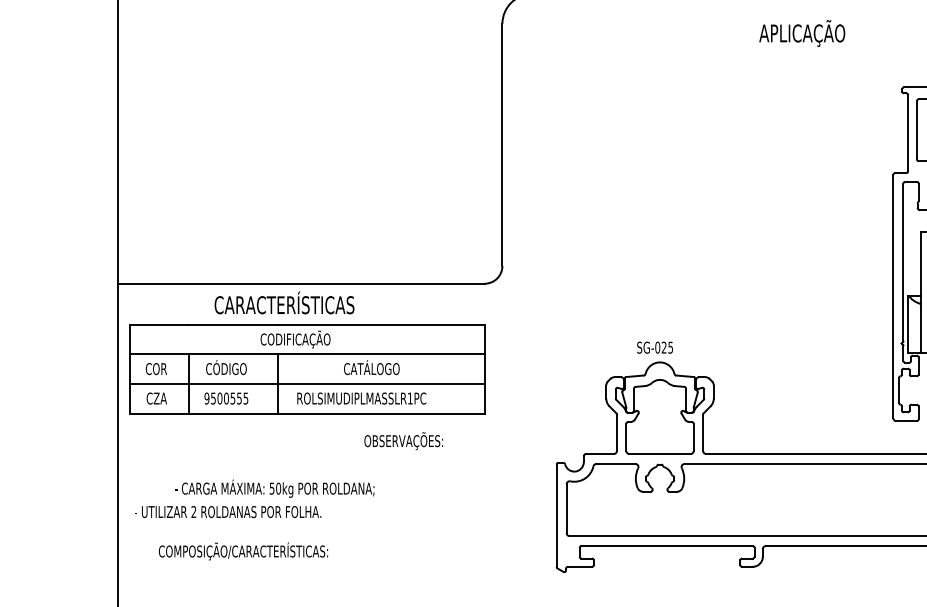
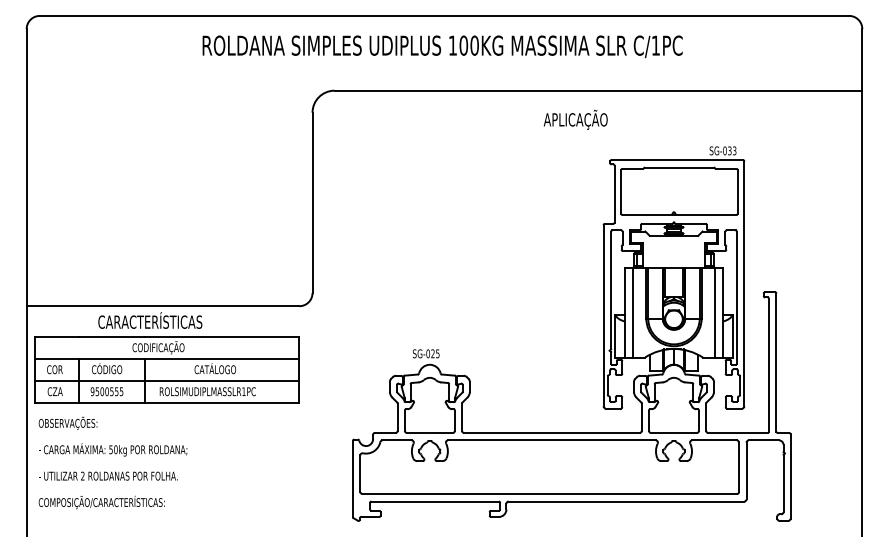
text: (801, 32) -> (575, 119), moved
text: (402, 439) -> (67, 422), moved
text: (275, 488) -> (113, 449), moved
text: (243, 551) -> (101, 502), moved

